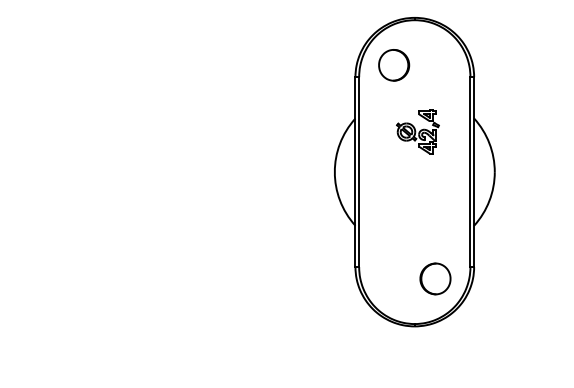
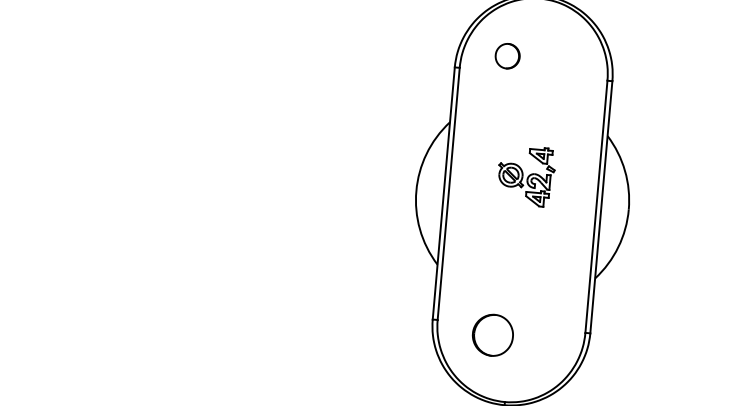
part: (394, 65) -> (508, 56), size x0.6
part: (417, 131) -> (525, 175), moved
part: (435, 278) -> (493, 334), moved

